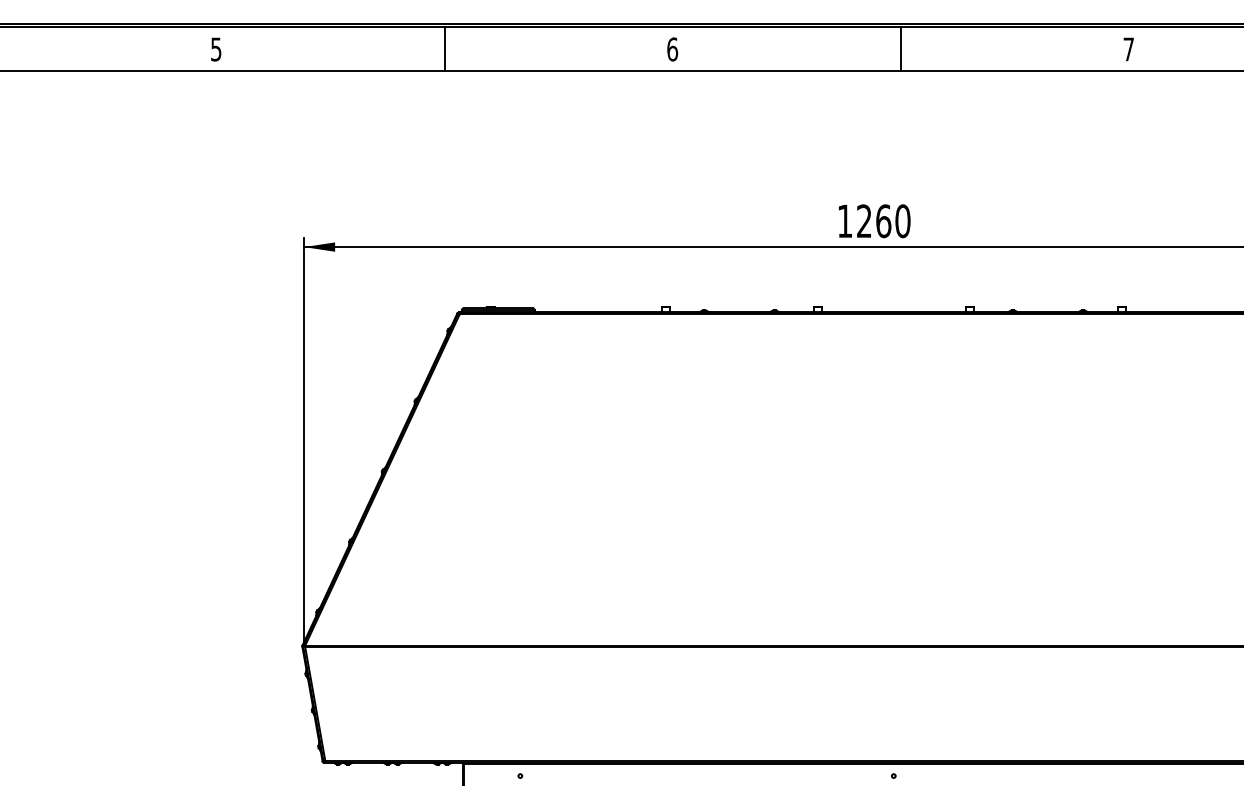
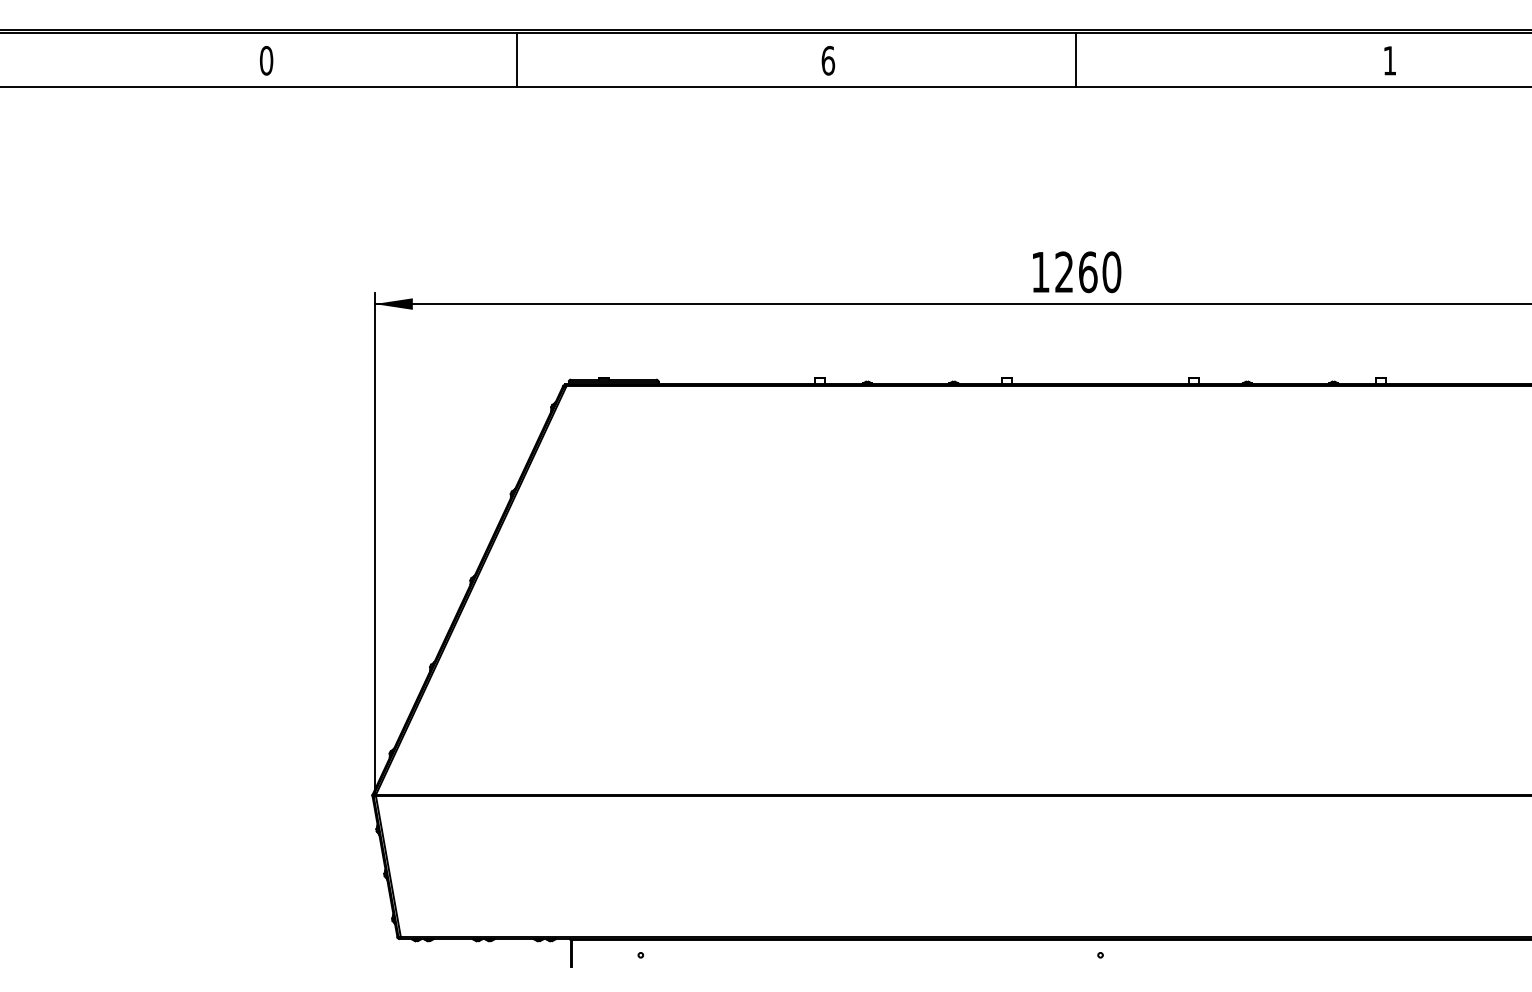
line: (444, 48) -> (516, 59), moved
line: (901, 48) -> (1076, 59), moved
text: (216, 49) -> (266, 60), 5 -> 0
text: (1128, 49) -> (1389, 60), 7 -> 1

